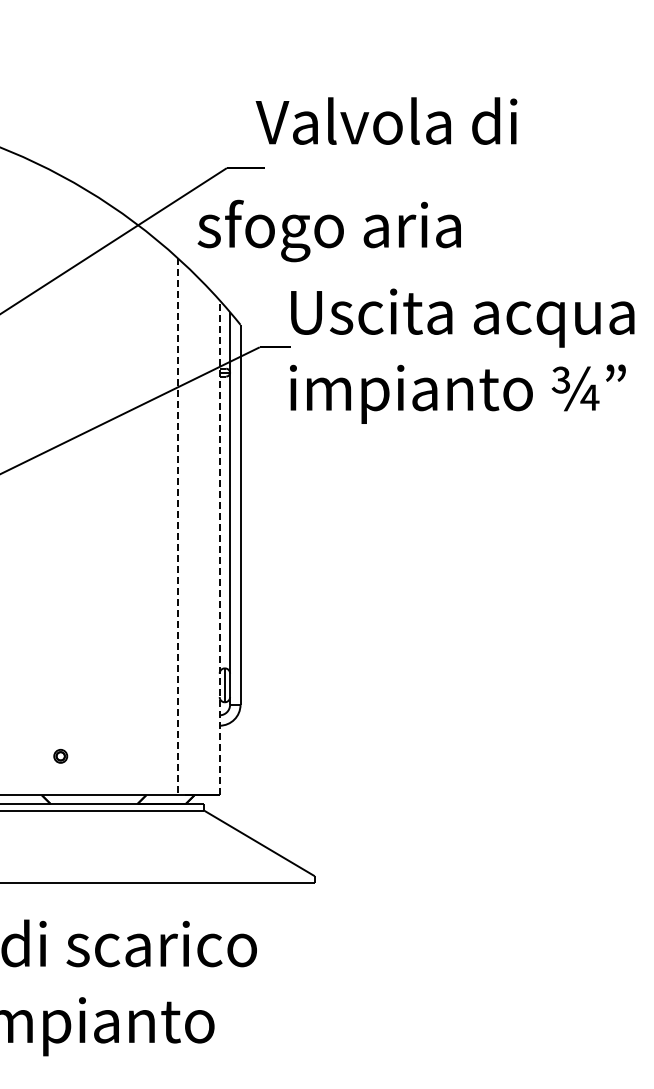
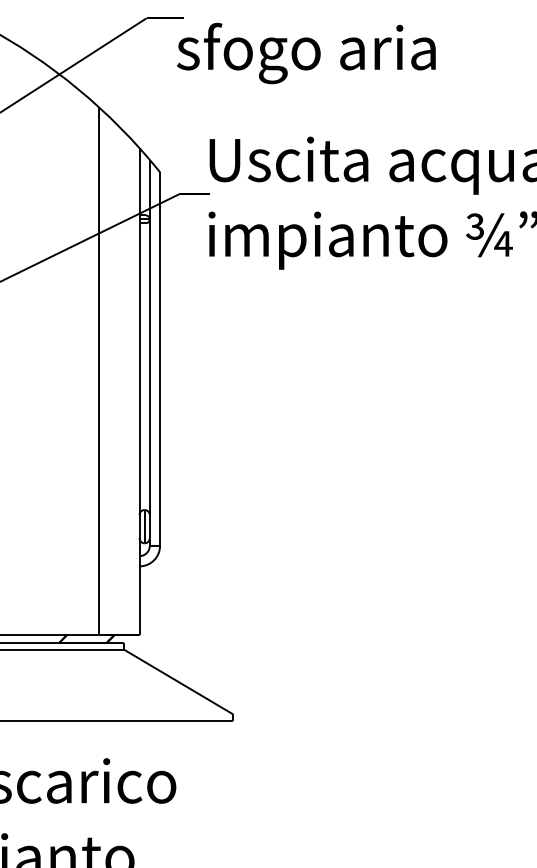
text: (328, 230) -> (305, 53), moved
line: (177, 527) -> (98, 371), dashed -> solid
line: (219, 547) -> (139, 391), dashed -> solid

